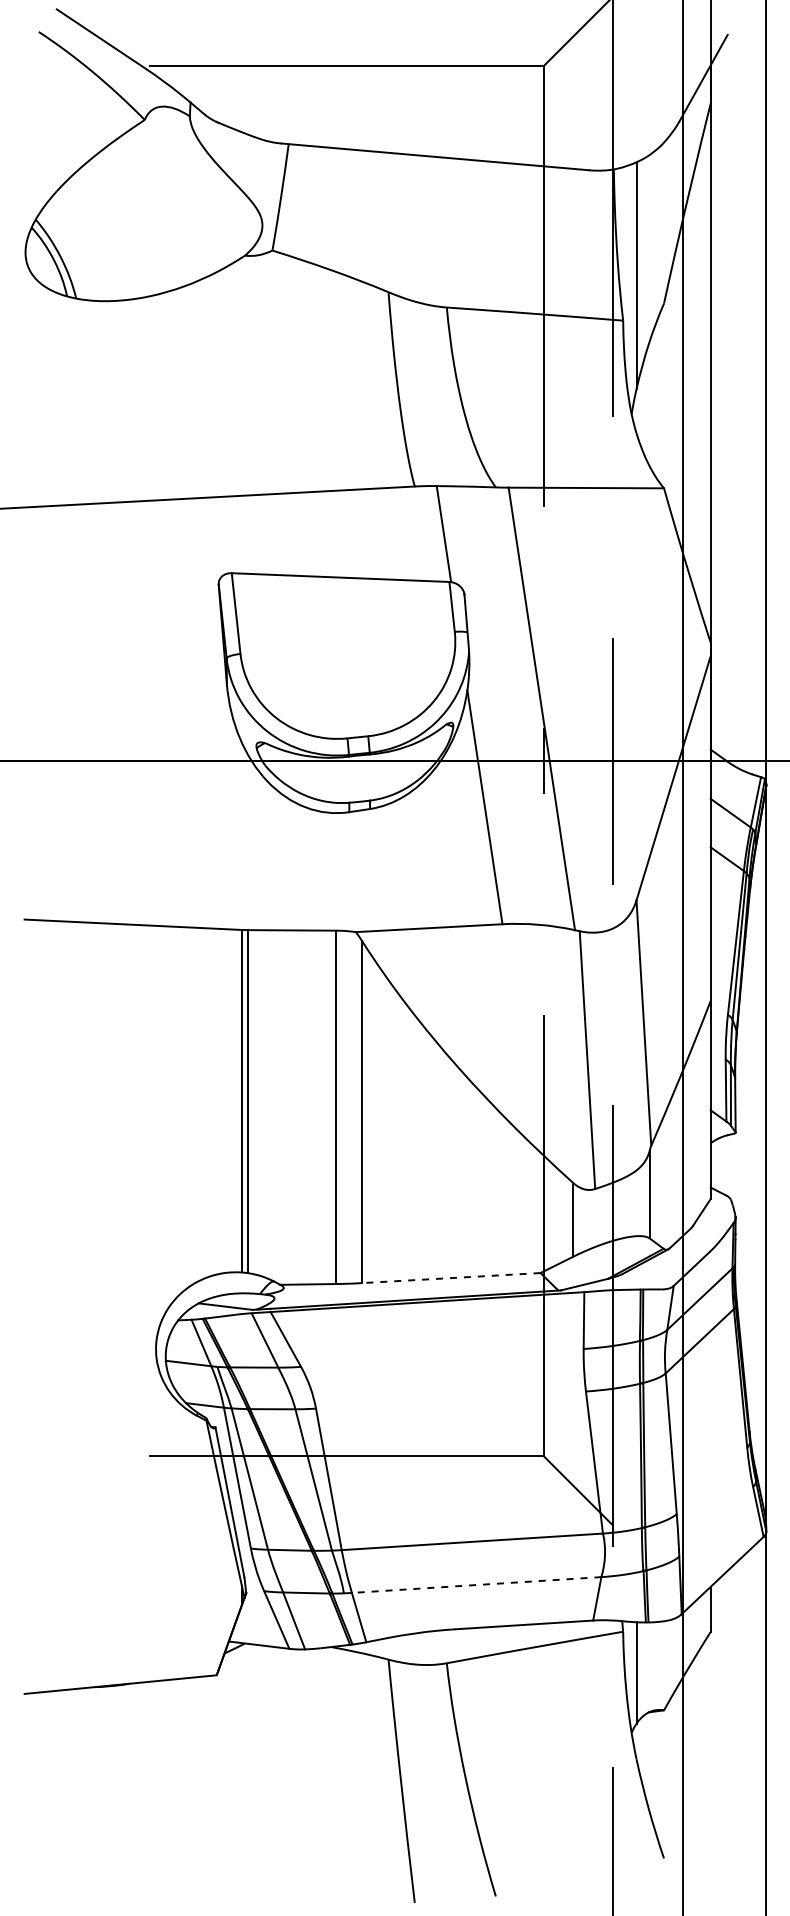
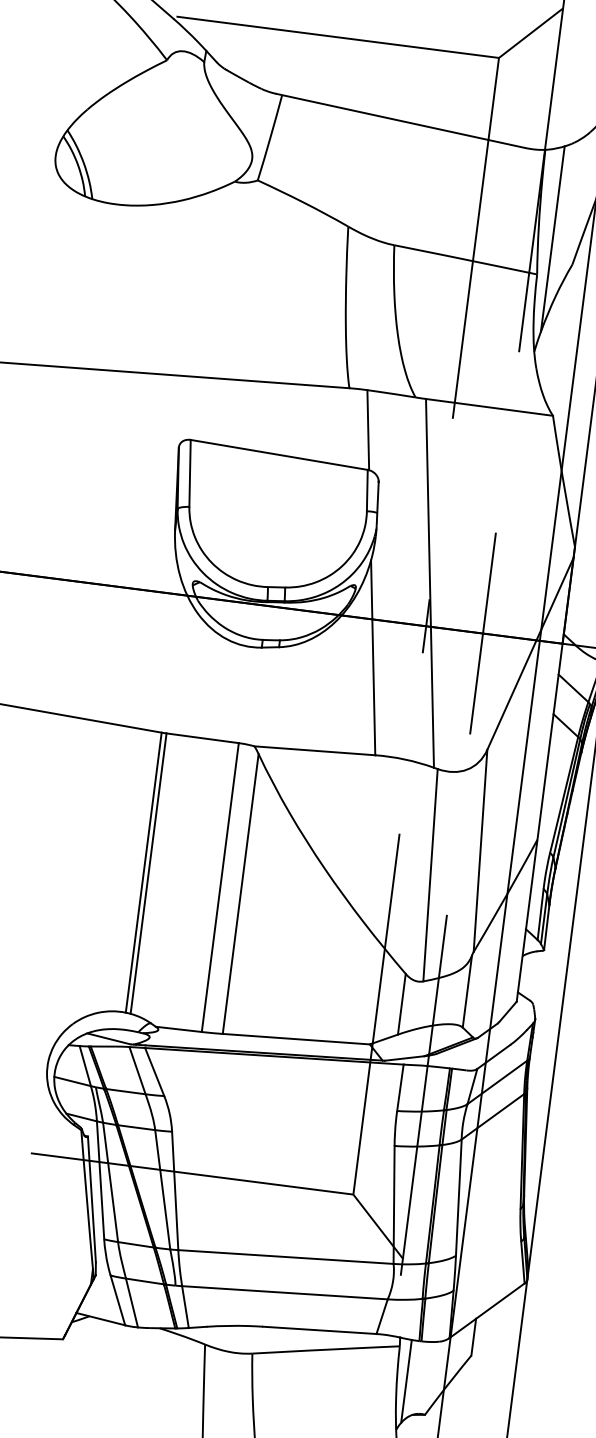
line: (450, 1278) -> (295, 1039), dashed -> solid
line: (476, 1585) -> (284, 1293), dashed -> solid

